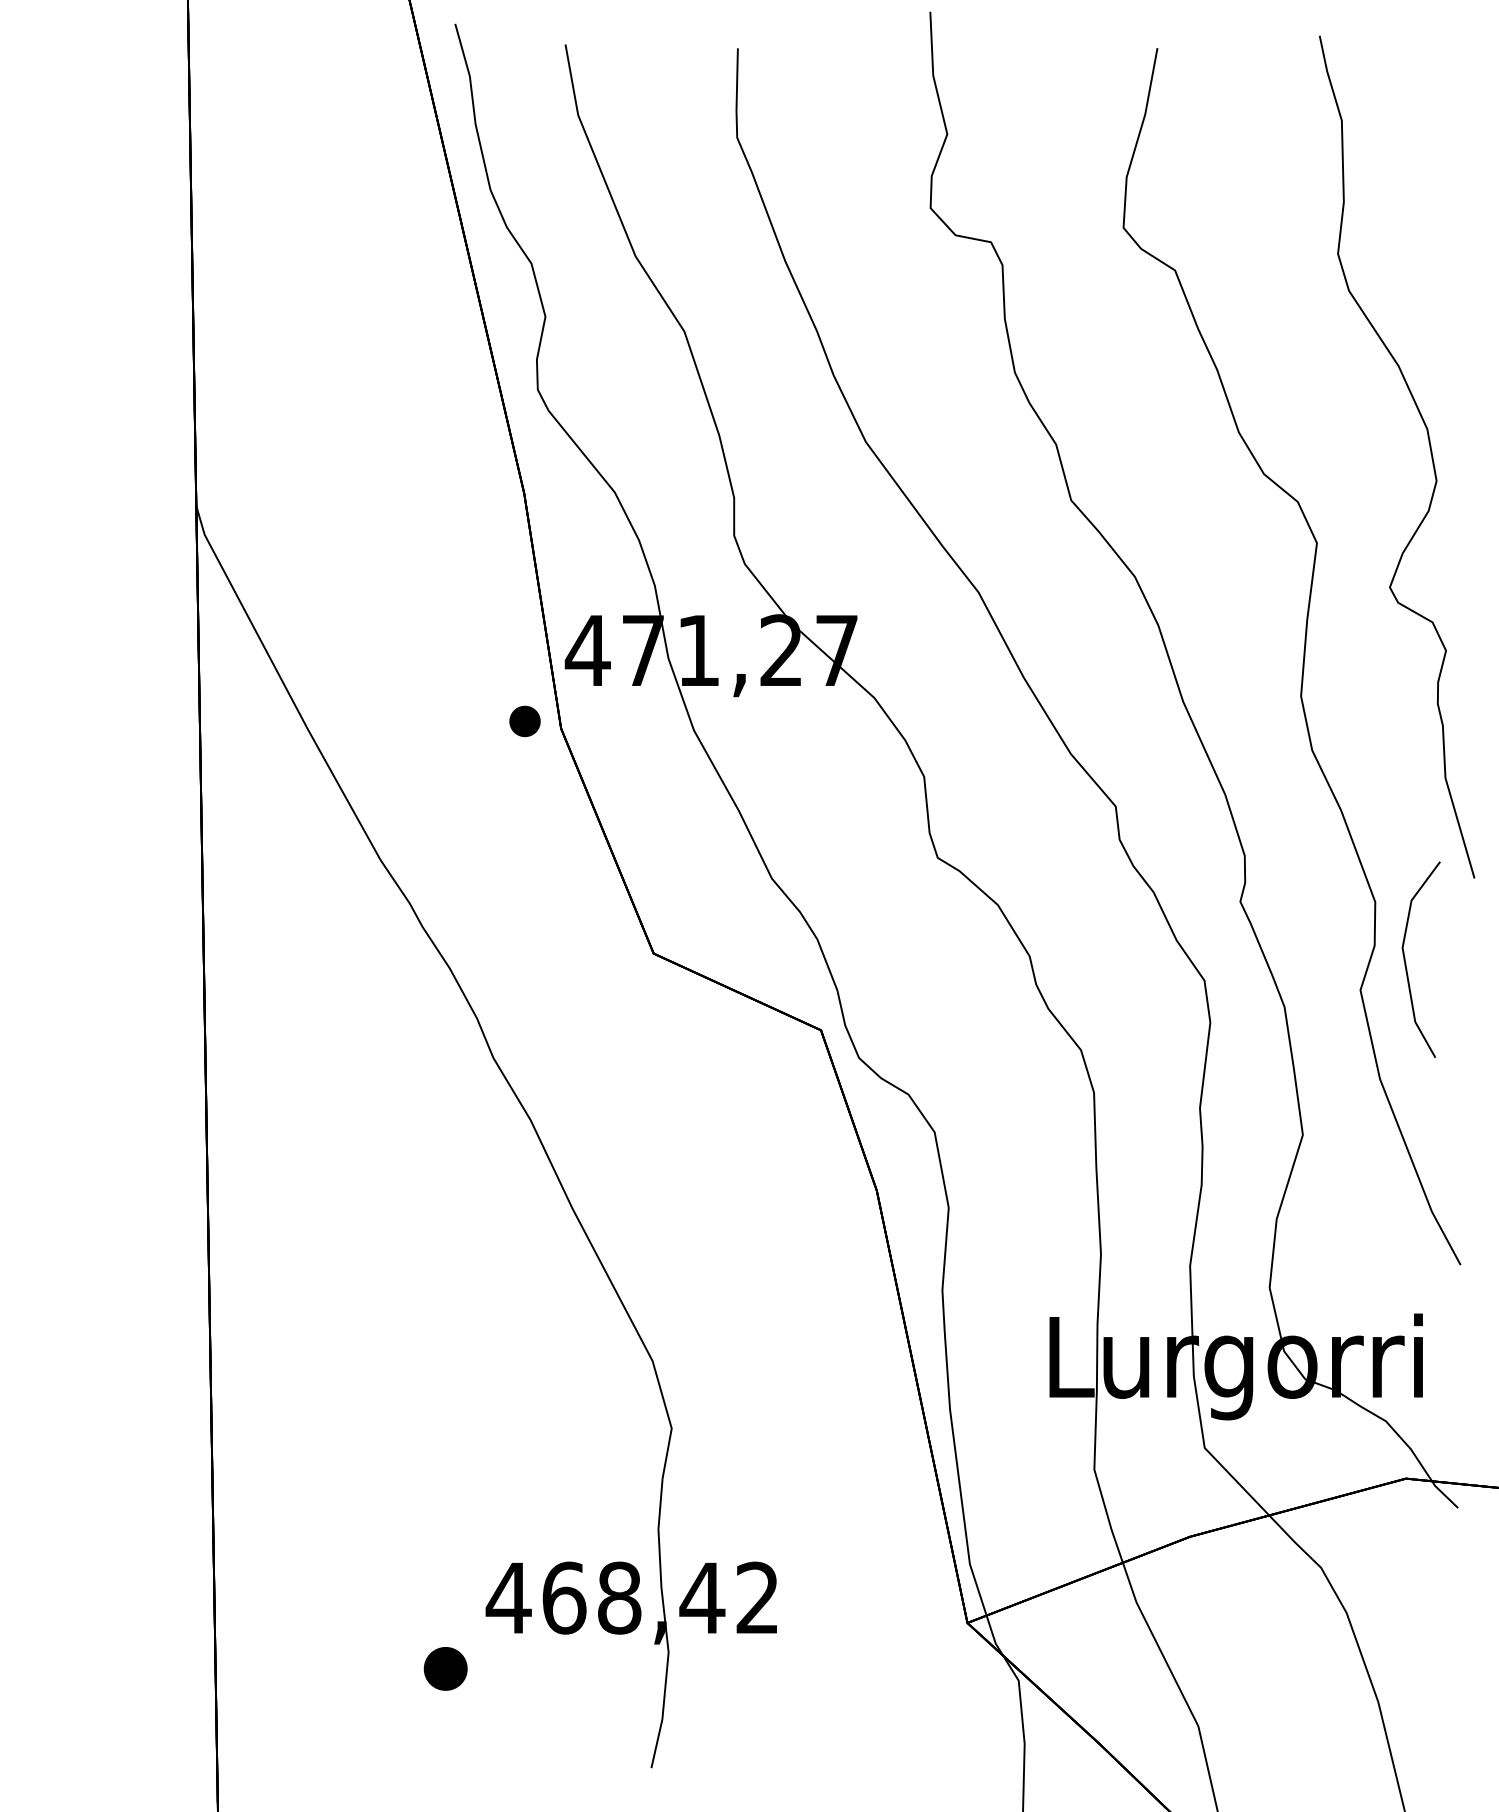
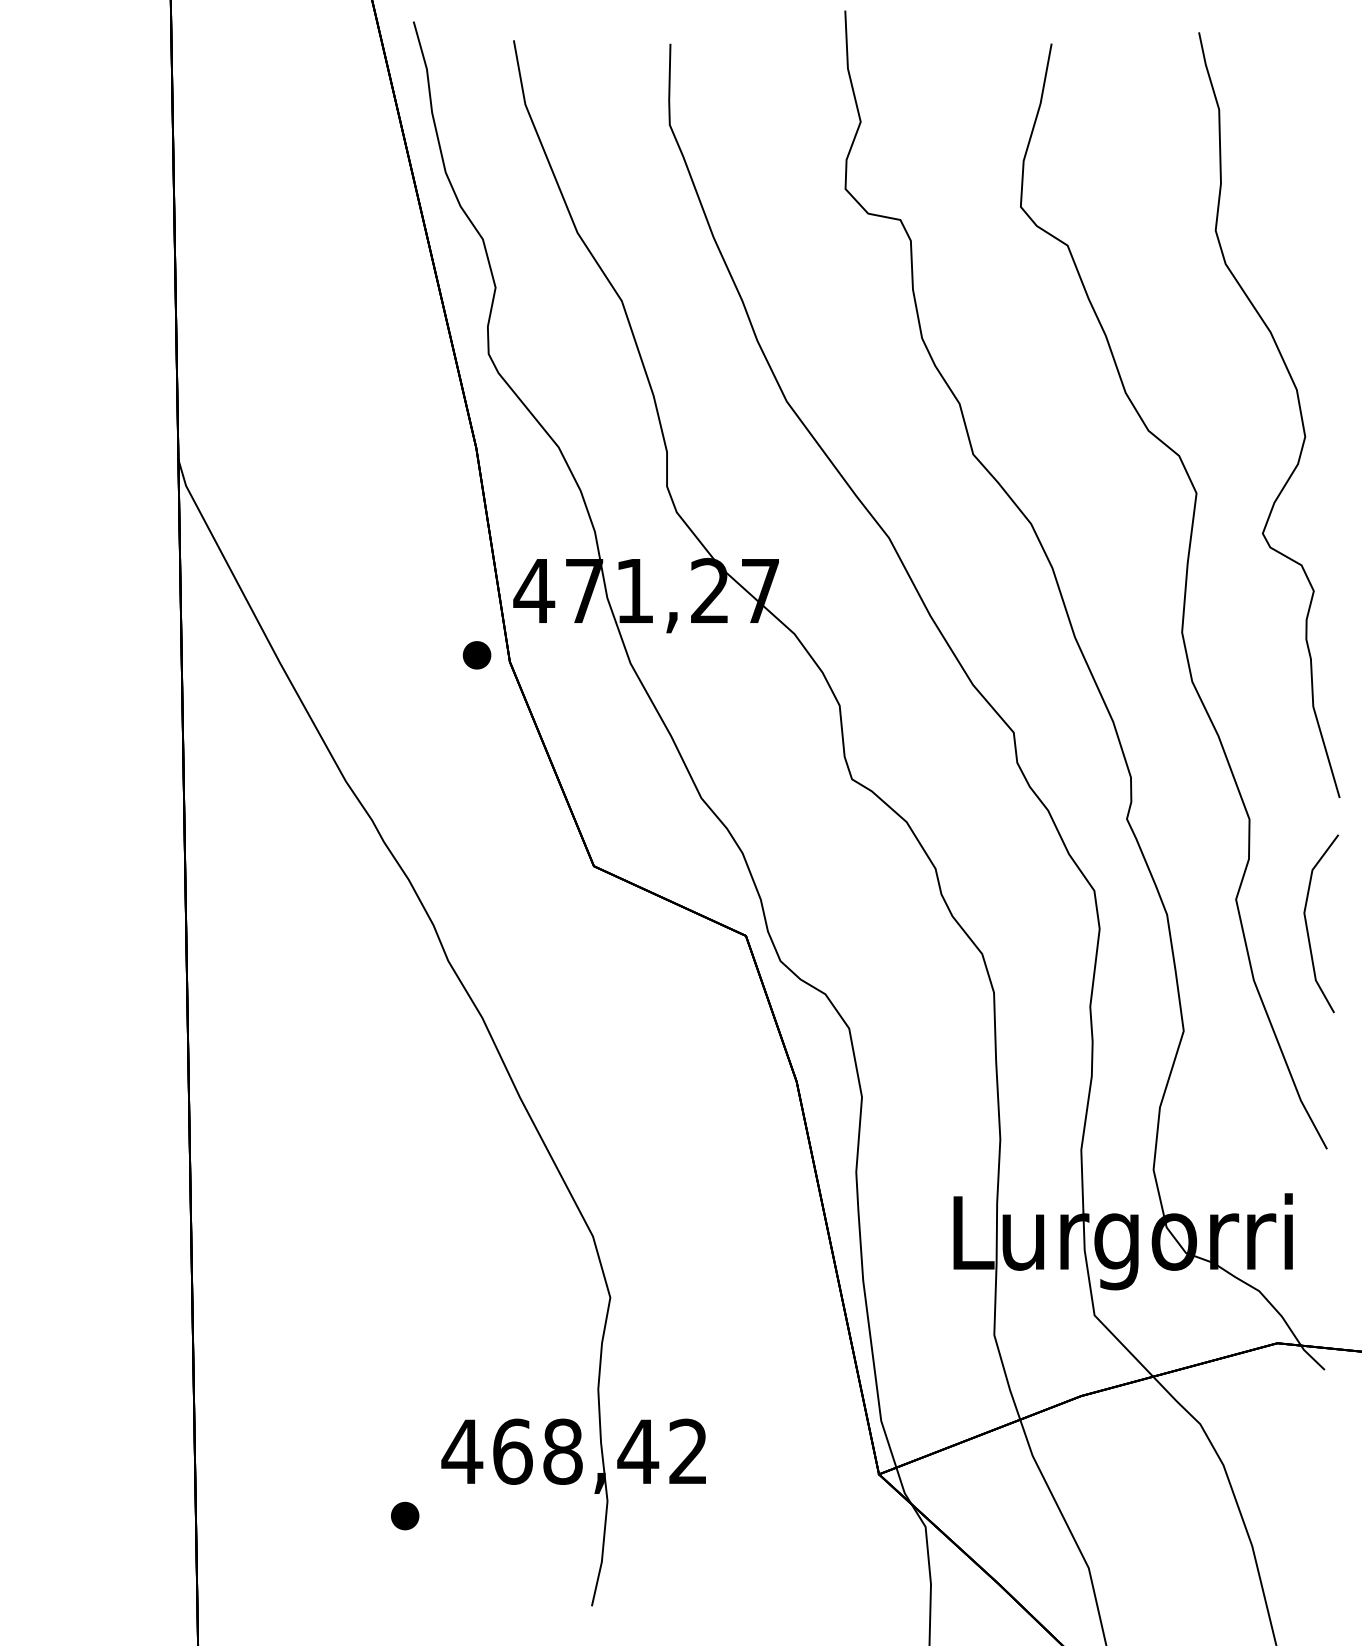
line: (1406, 960) -> (1307, 924), moved
part: (446, 1668) -> (405, 1515), size x0.71

